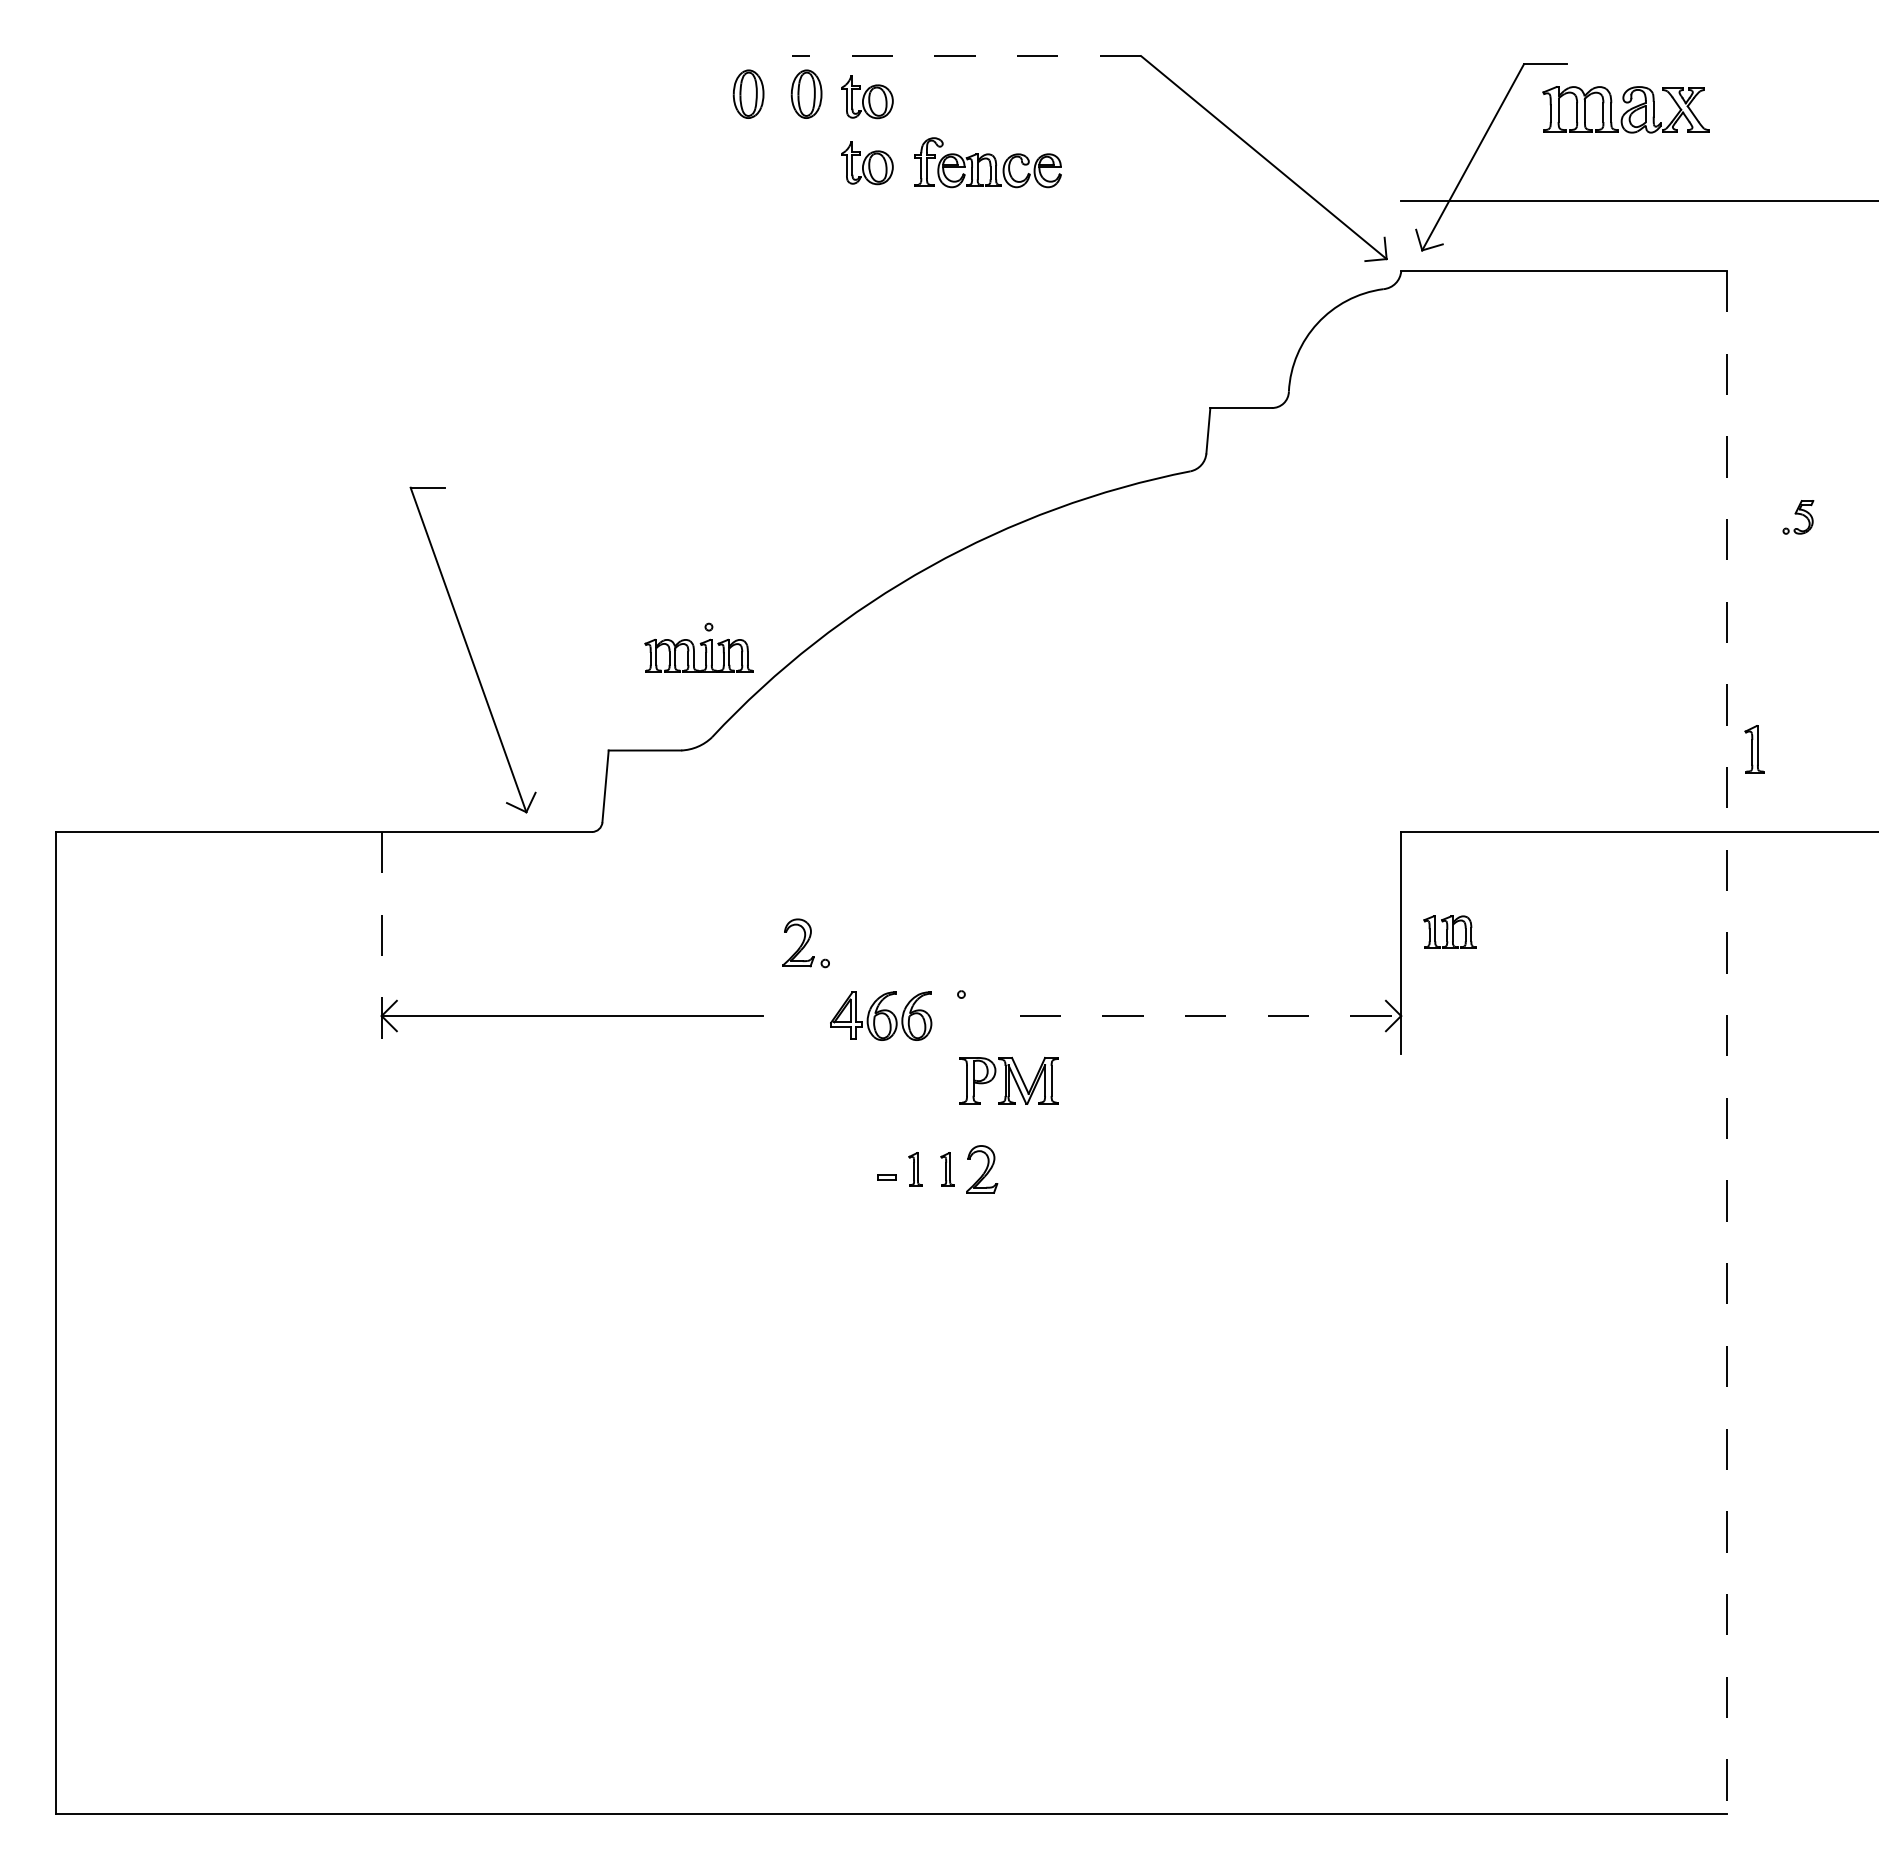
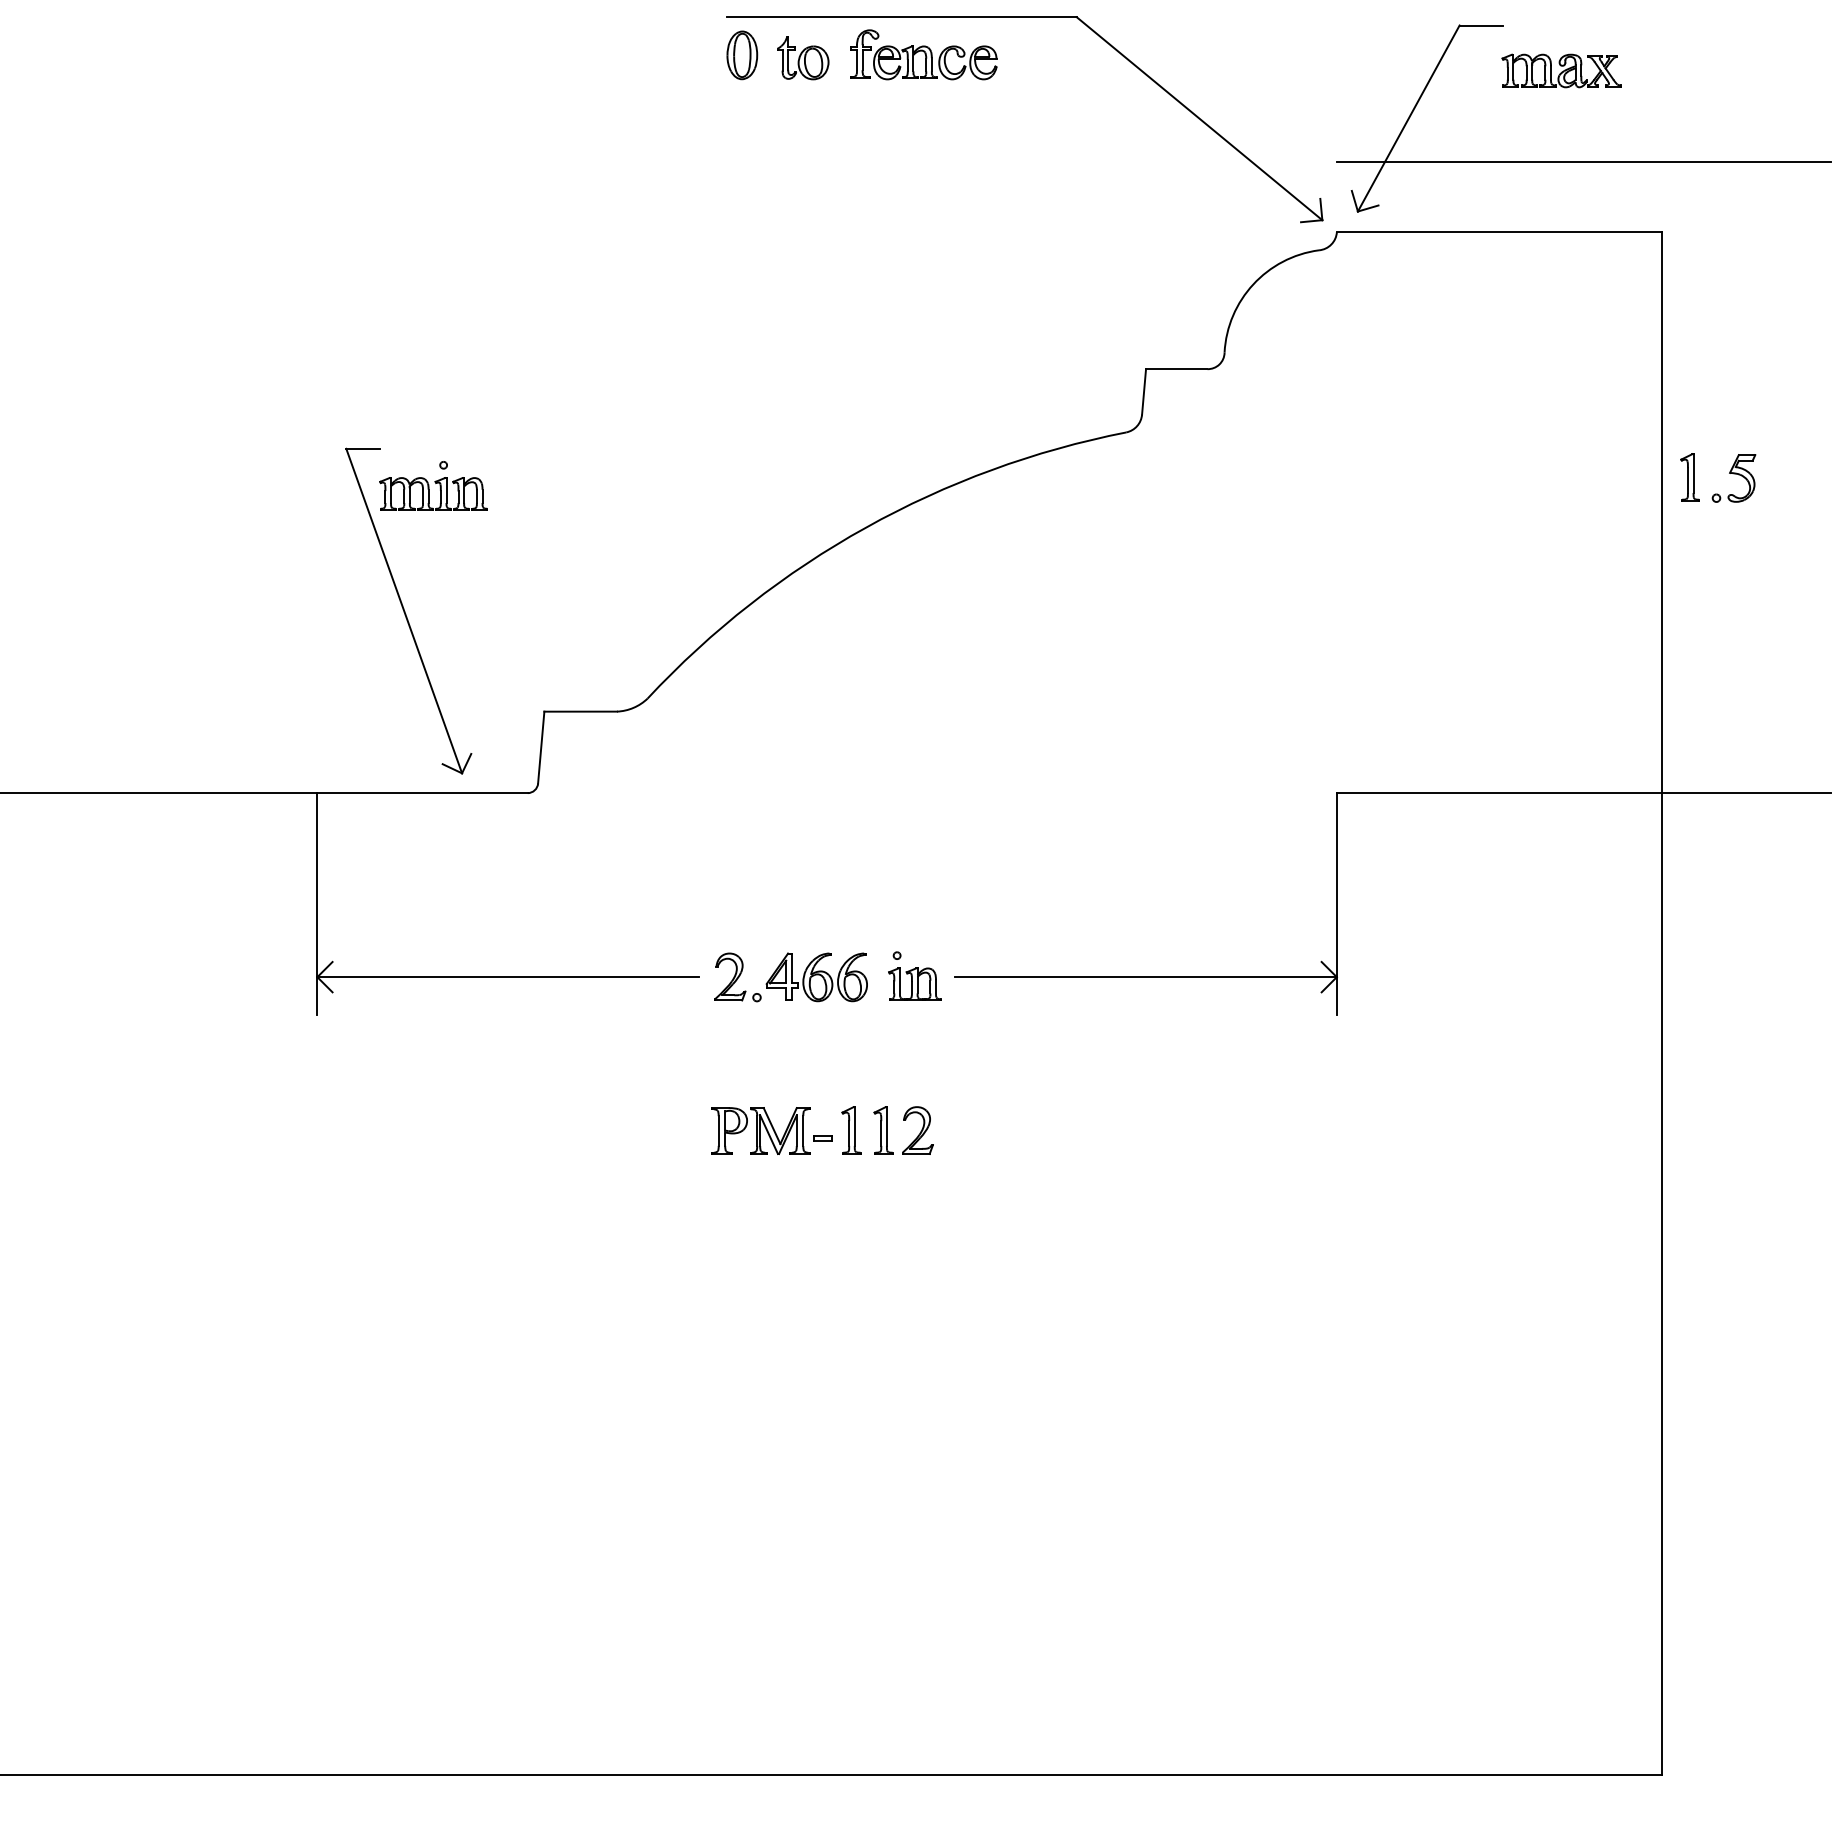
line: (966, 56) -> (902, 17), dashed -> solid
part: (748, 93) -> (684, 54), removed
part: (1625, 109) -> (1561, 70), size x0.71
part: (987, 162) -> (923, 54), moved
part: (867, 163) -> (803, 124), removed
part: (1798, 517) -> (1734, 478), size x1.43
part: (698, 647) -> (433, 485), moved
part: (1754, 749) -> (1690, 477), moved
part: (1449, 931) -> (914, 983), moved
line: (381, 943) -> (317, 904), dashed -> solid
part: (805, 943) -> (737, 977), moved
line: (1210, 1016) -> (1146, 977), dashed -> solid
line: (1726, 1042) -> (1662, 1003), dashed -> solid
part: (1008, 1080) -> (760, 1130), moved
part: (915, 1169) -> (851, 1130), size x1.43
part: (947, 1169) -> (883, 1130), size x1.43

